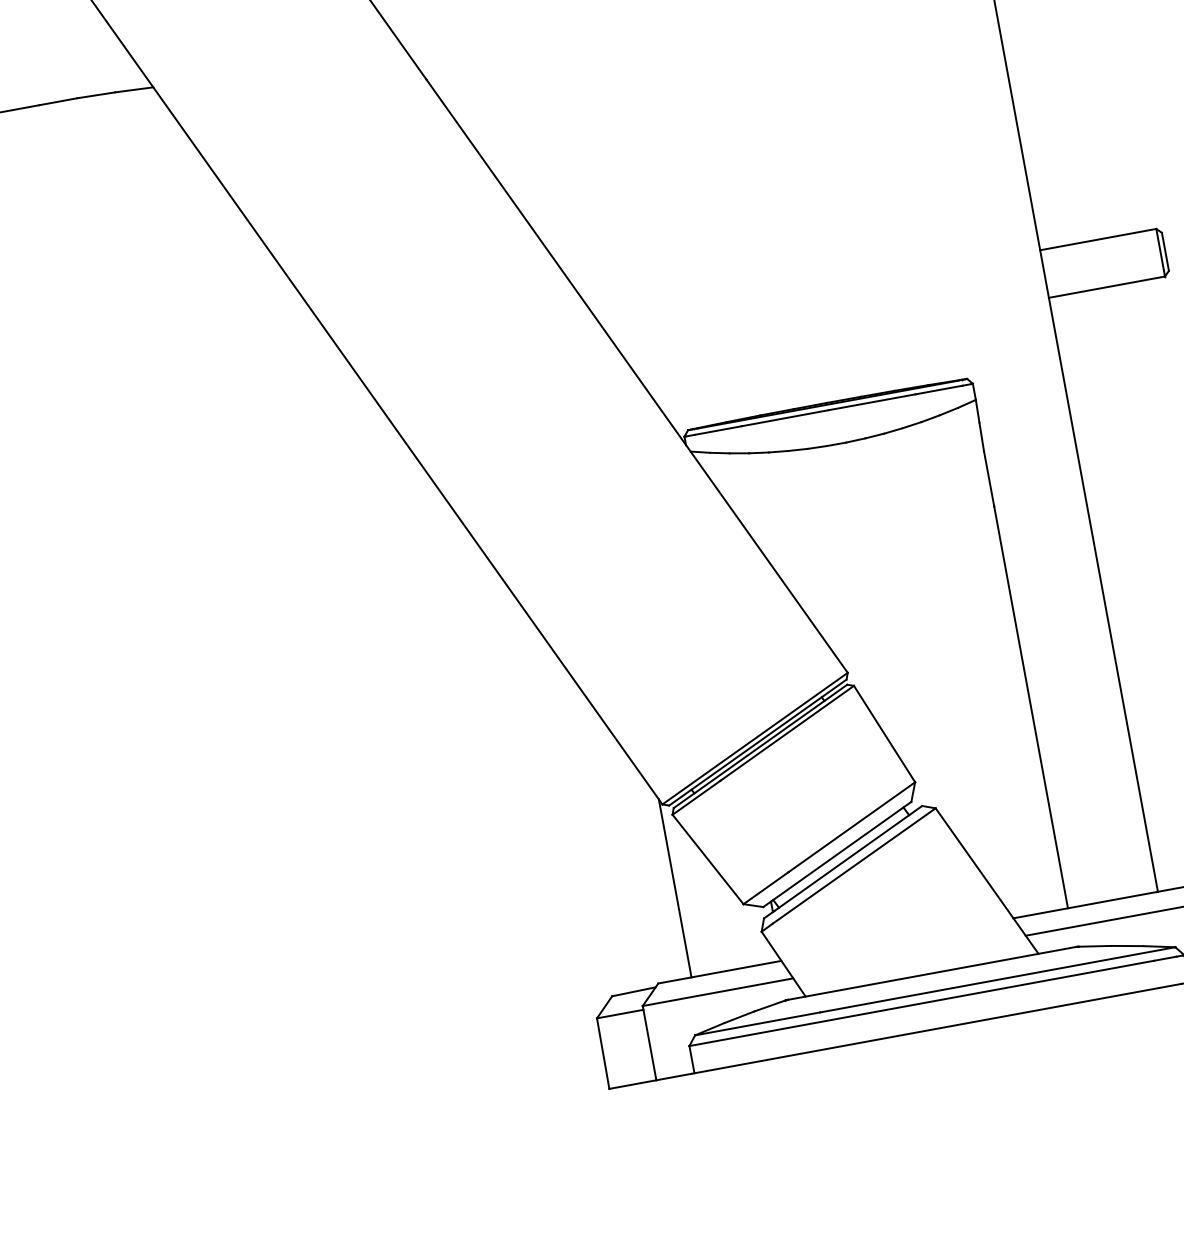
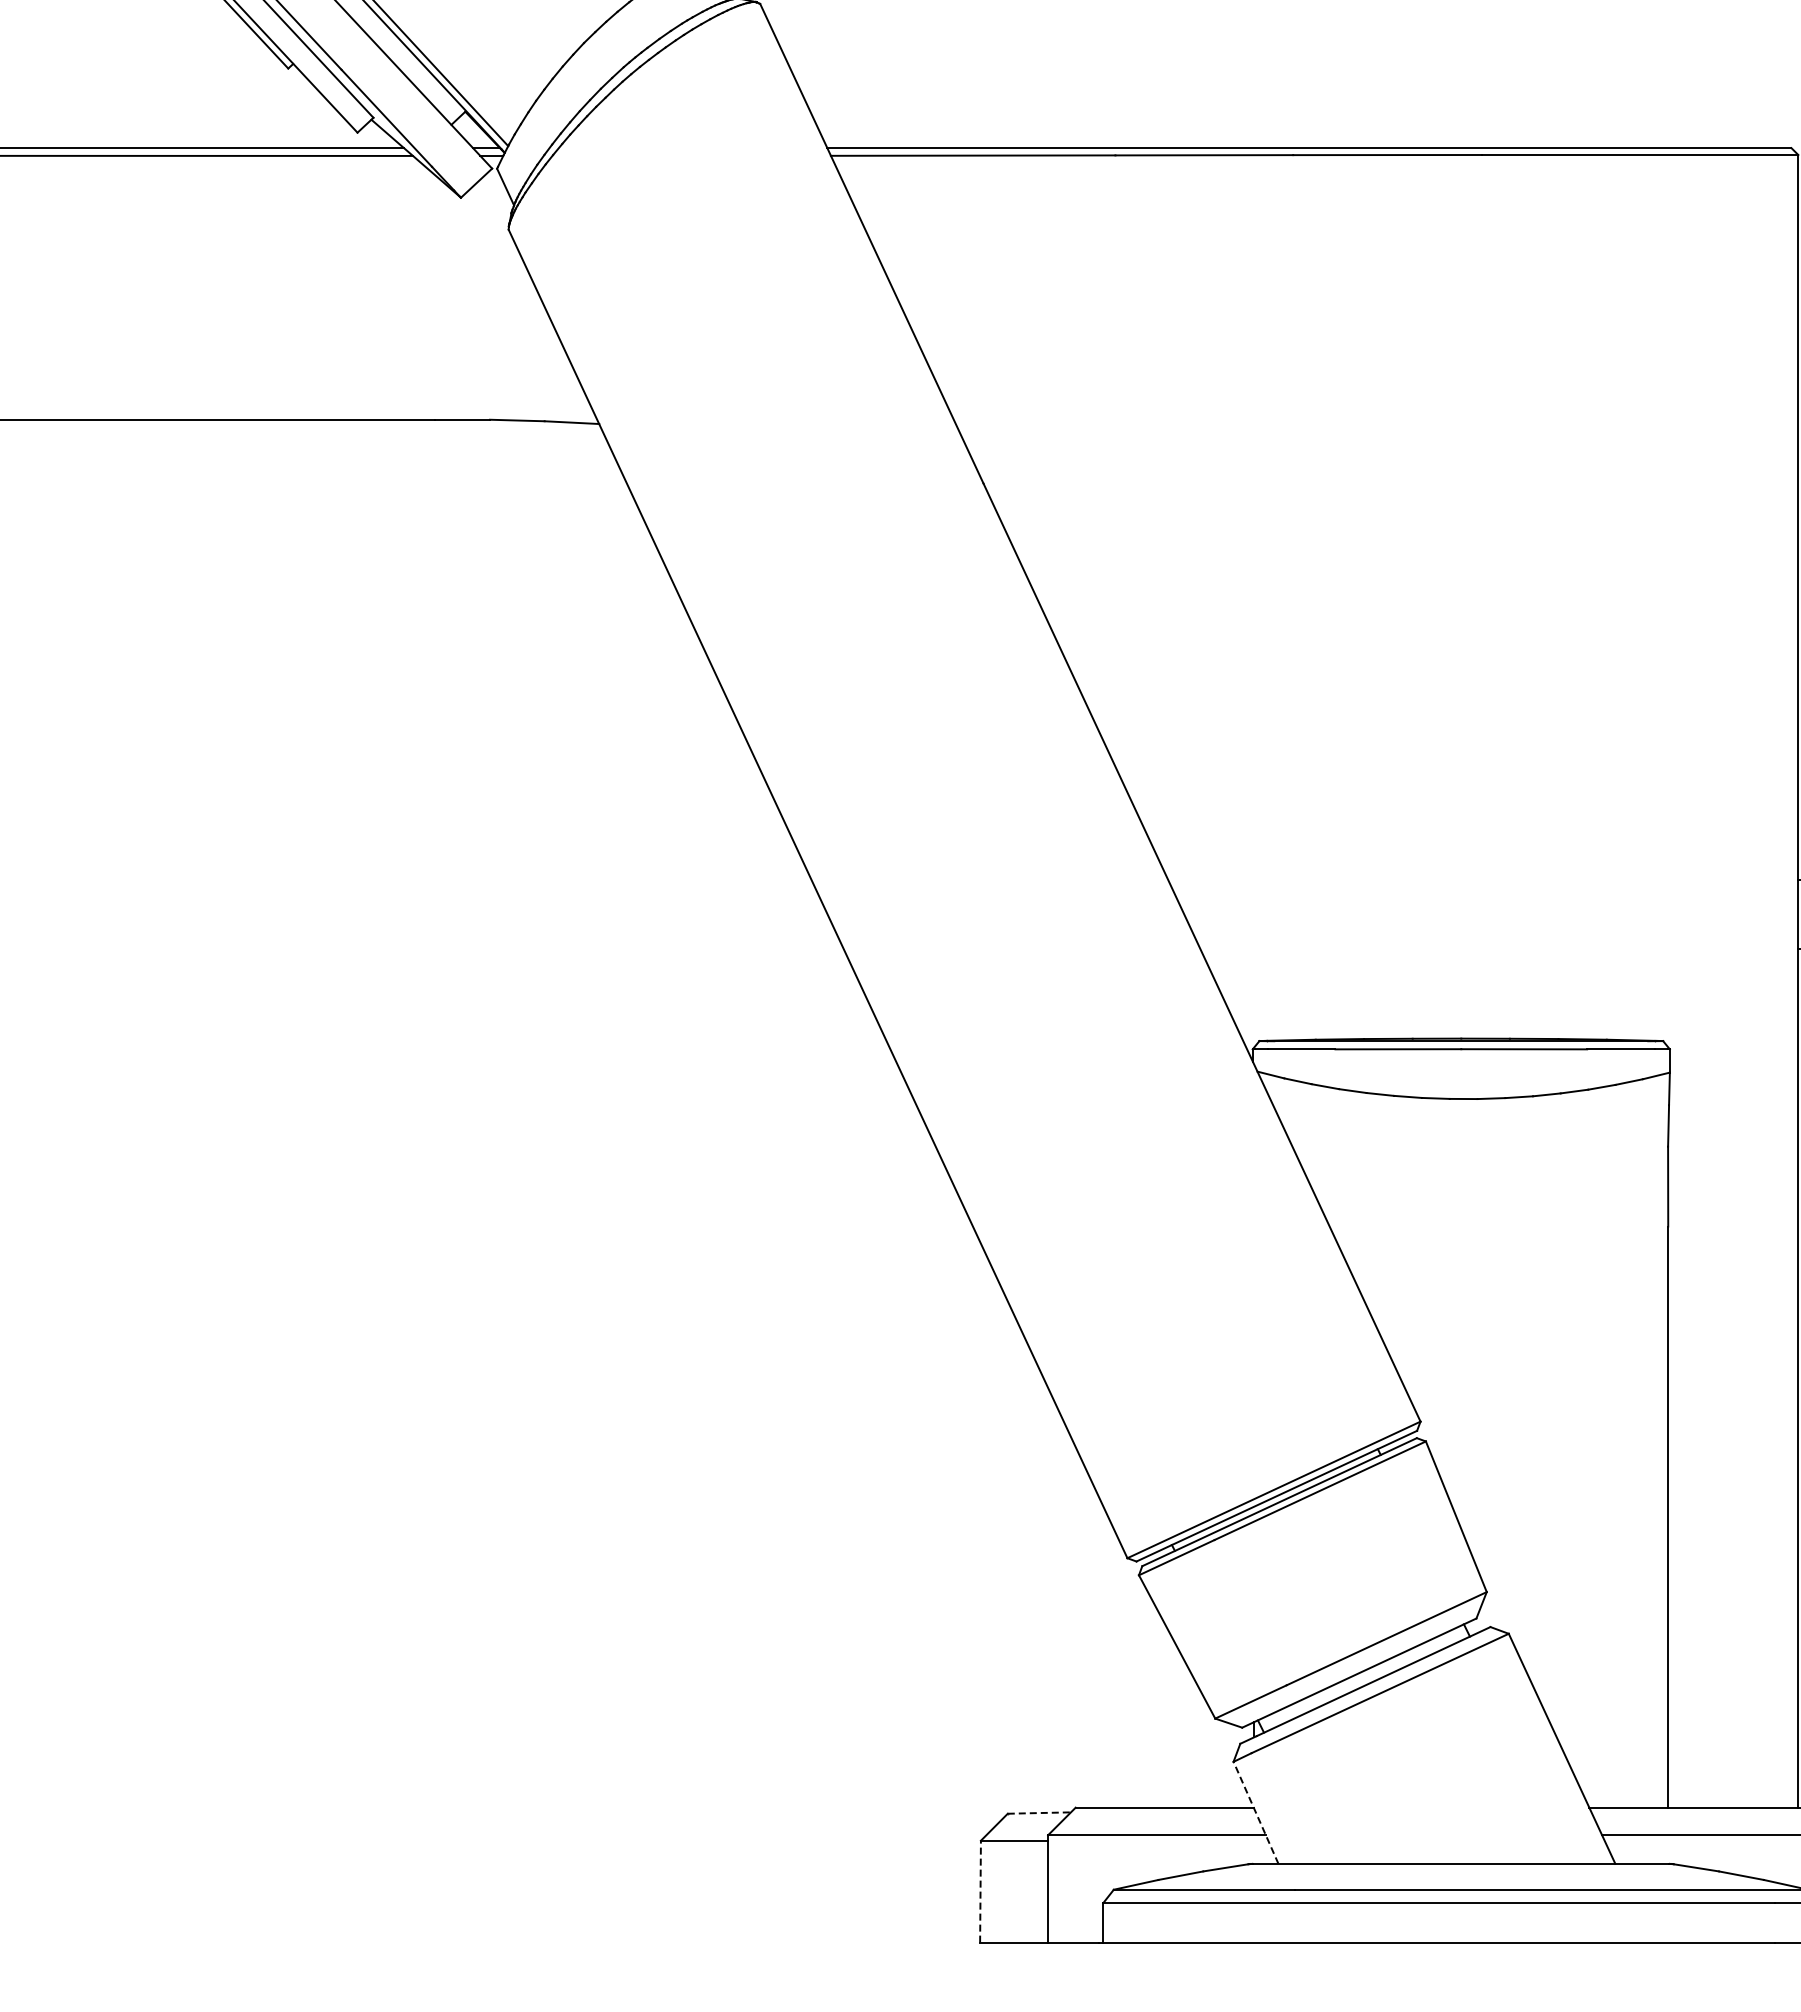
line: (674, 888) -> (1123, 1678), removed
line: (783, 963) -> (1256, 1812), solid -> dashed
line: (634, 992) -> (1039, 1813), solid -> dashed
line: (603, 1053) -> (980, 1891), solid -> dashed

